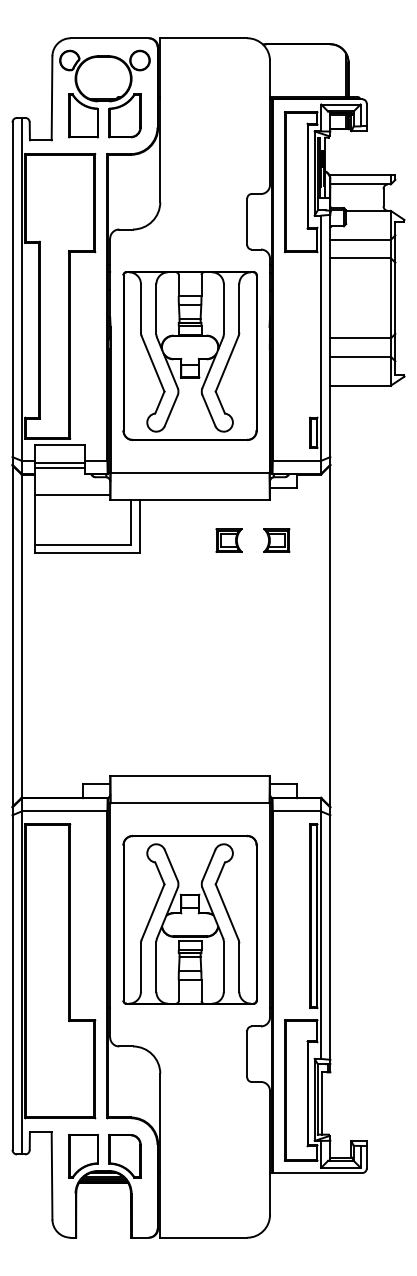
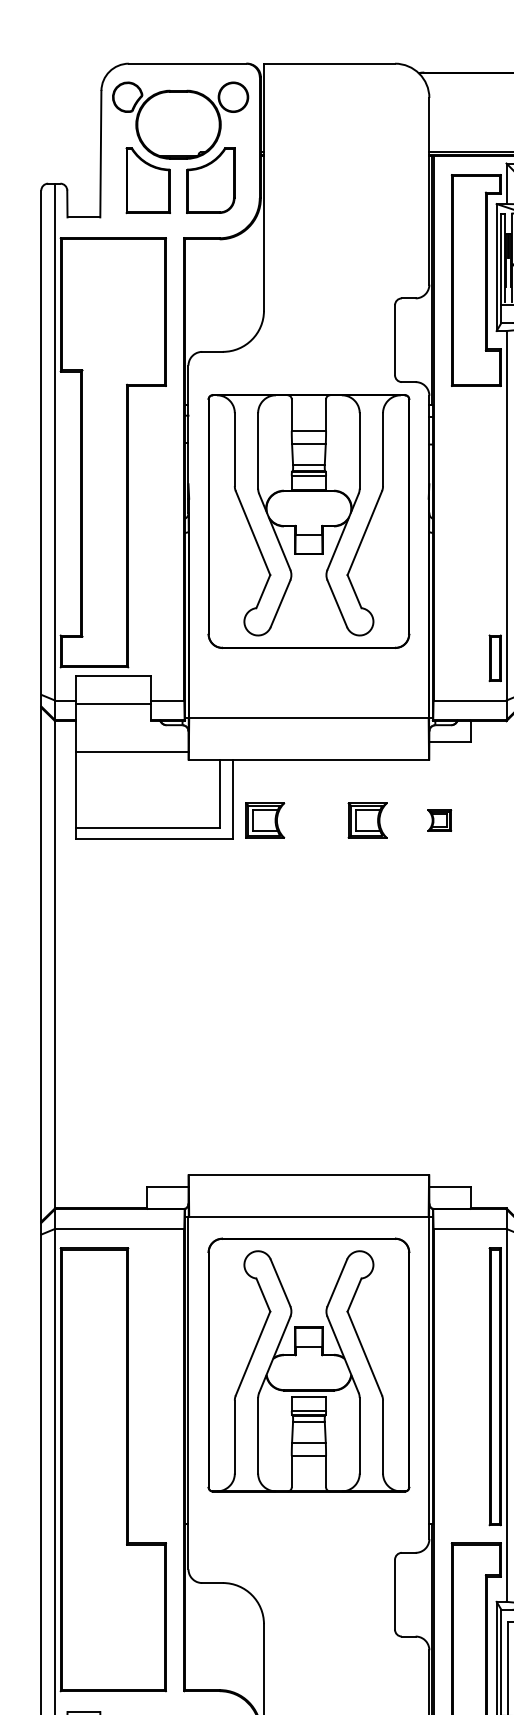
part: (189, 355) -> (308, 520), moved
line: (60, 467) -> (113, 710), removed
part: (160, 540) -> (264, 820), added
part: (276, 540) -> (439, 820), size x0.6
part: (189, 919) -> (308, 1364), moved

